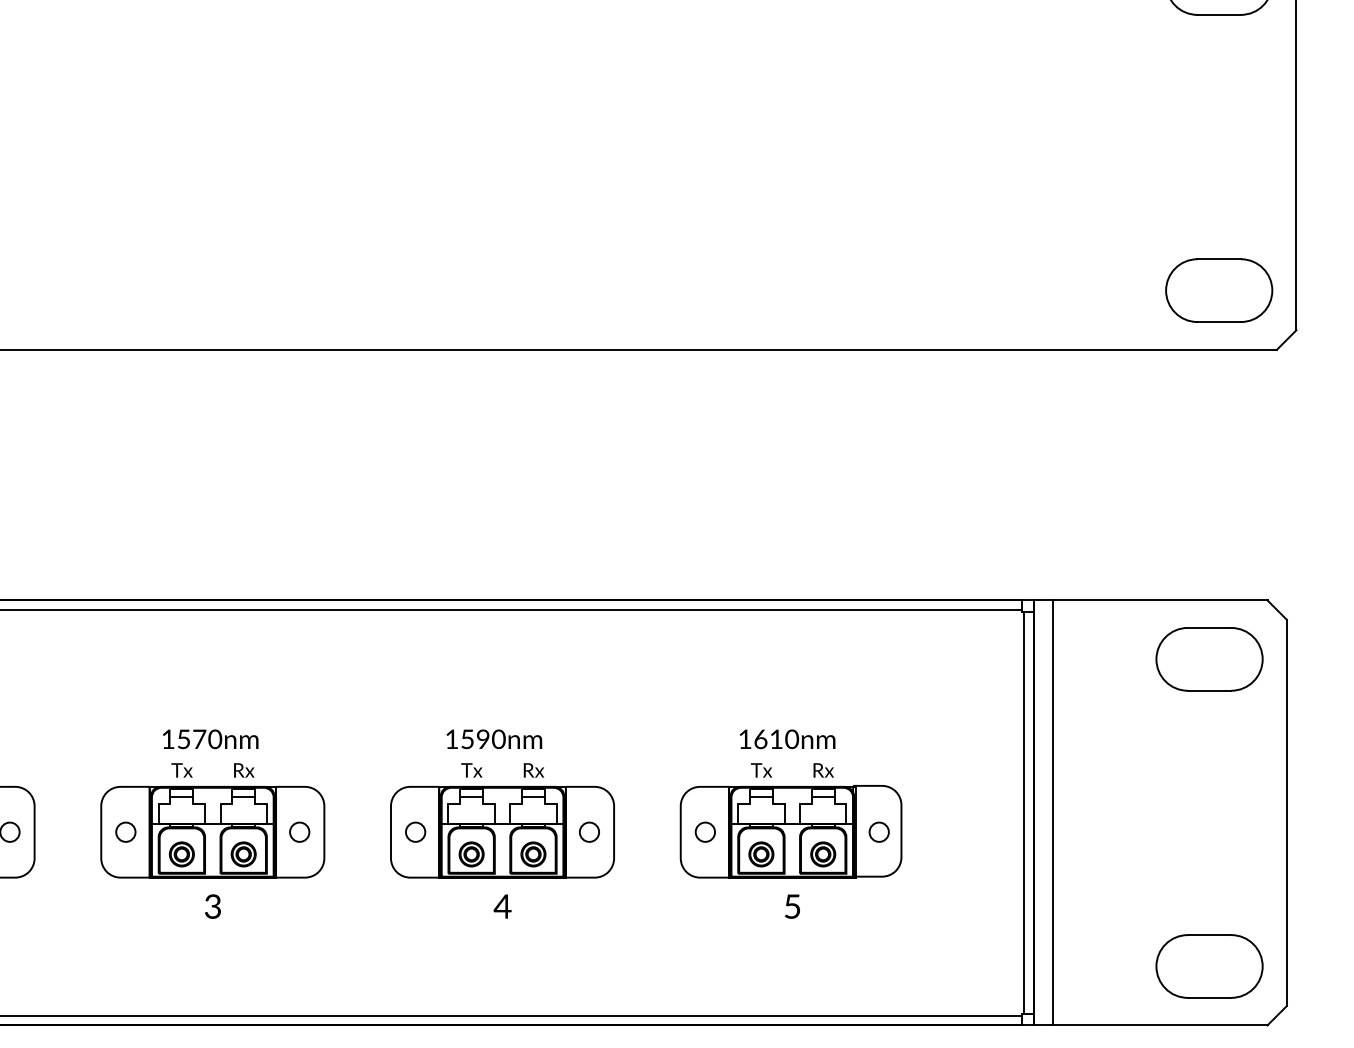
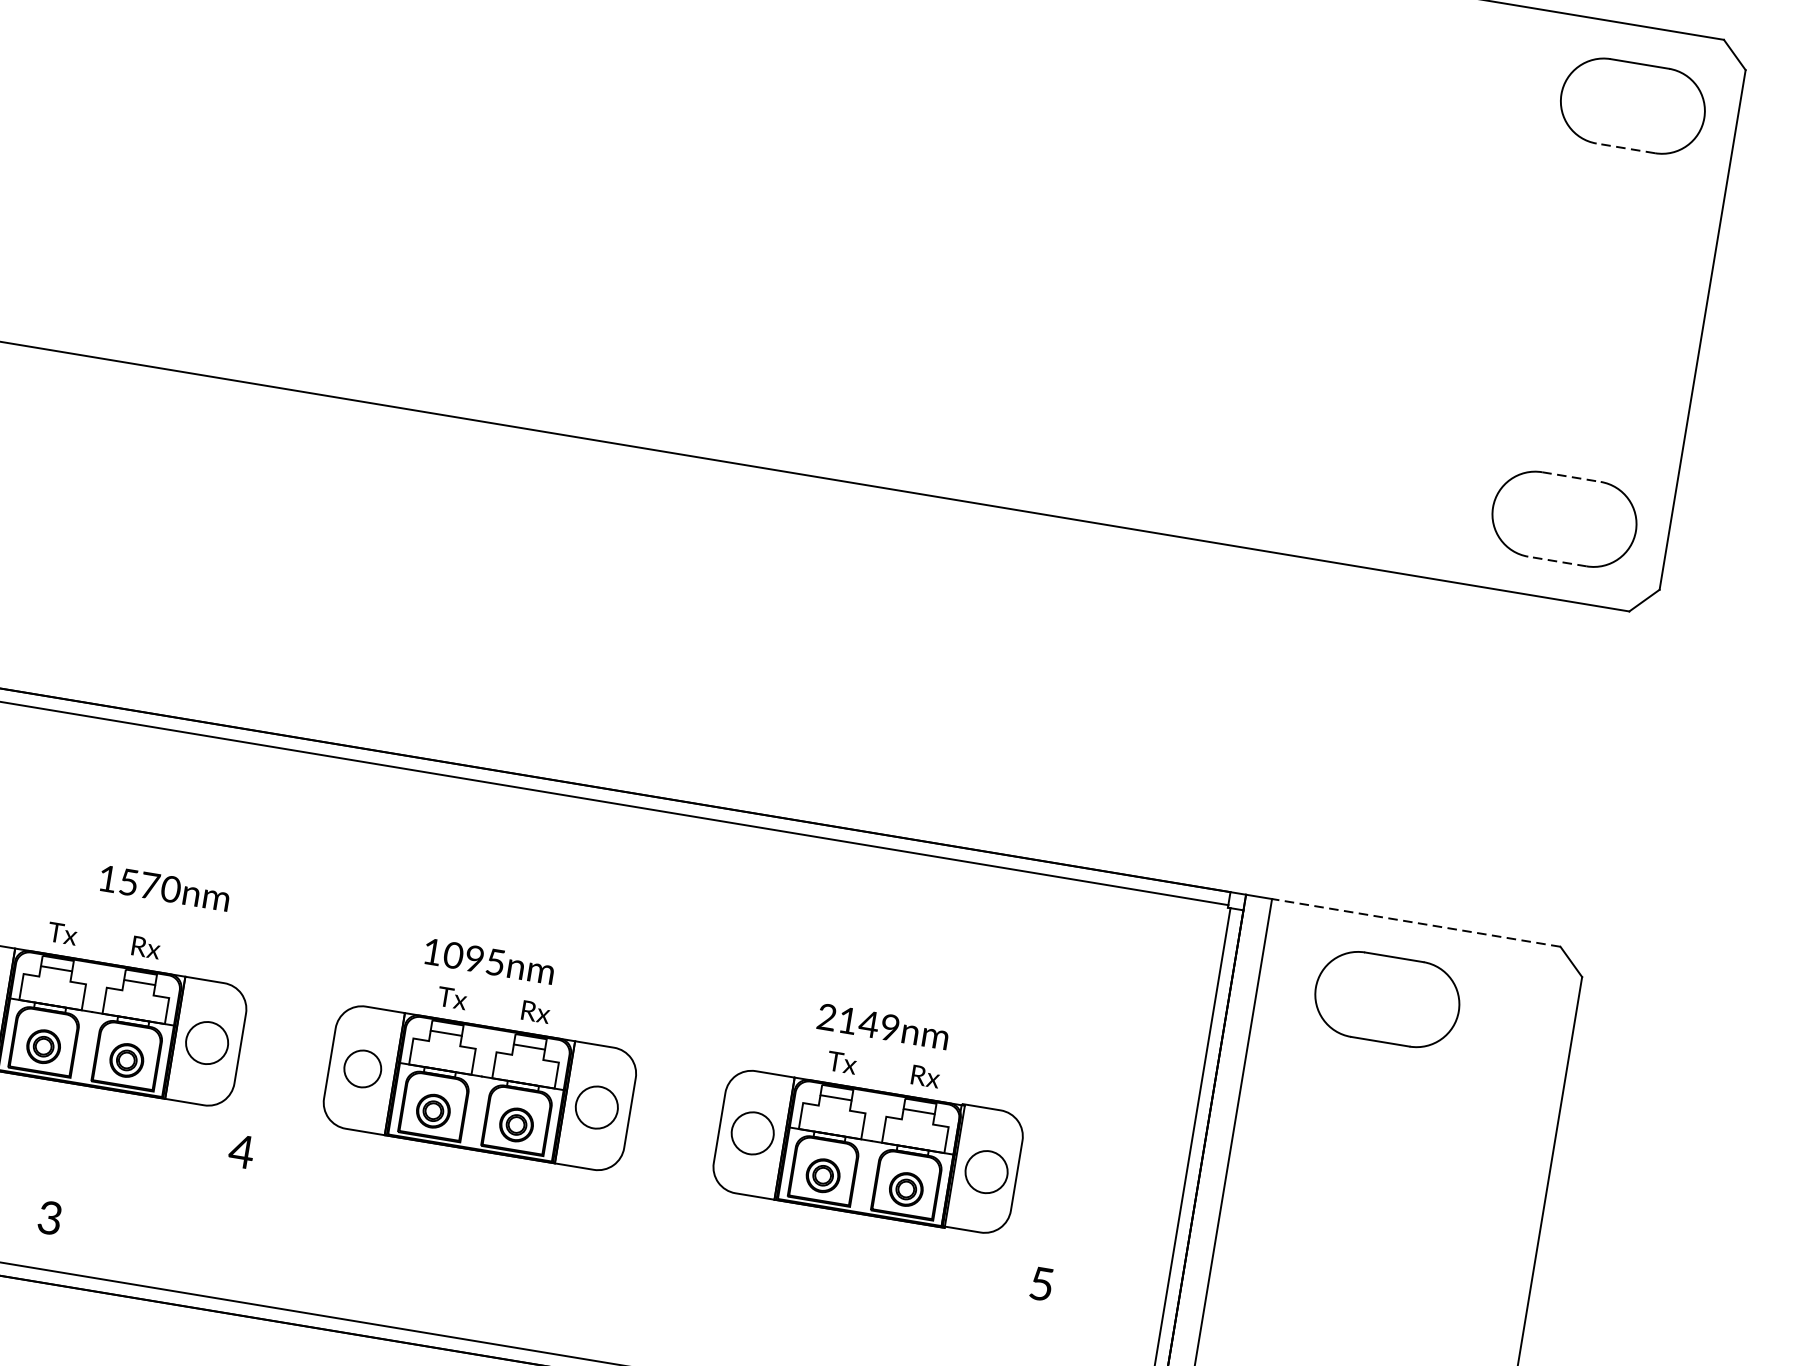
line: (1219, 14) -> (1626, 147), solid -> dashed
line: (1219, 259) -> (1571, 477), solid -> dashed
line: (1219, 322) -> (1557, 562), solid -> dashed
line: (1159, 600) -> (1415, 922), solid -> dashed
part: (1209, 659) -> (1387, 999), moved
text: (210, 739) -> (164, 888), moved
text: (482, 739) -> (473, 959), 1590nm -> 1095nm
text: (768, 739) -> (858, 1022), 1610nm -> 2149nm
circle: (299, 831) -> (206, 1042), size x1.6
circle: (415, 831) -> (362, 1067), size x1.4
circle: (589, 831) -> (597, 1106), size x1.6
circle: (705, 831) -> (753, 1132), size x1.6
circle: (878, 831) -> (985, 1170), size x1.6
text: (212, 906) -> (49, 1217), moved
text: (502, 906) -> (241, 1151), moved
text: (792, 906) -> (1041, 1283), moved

